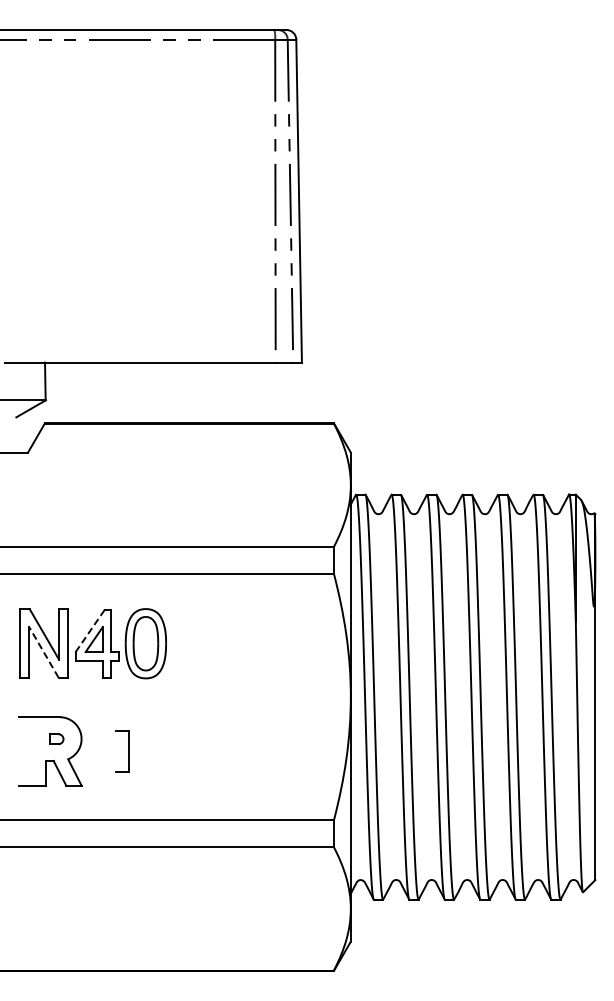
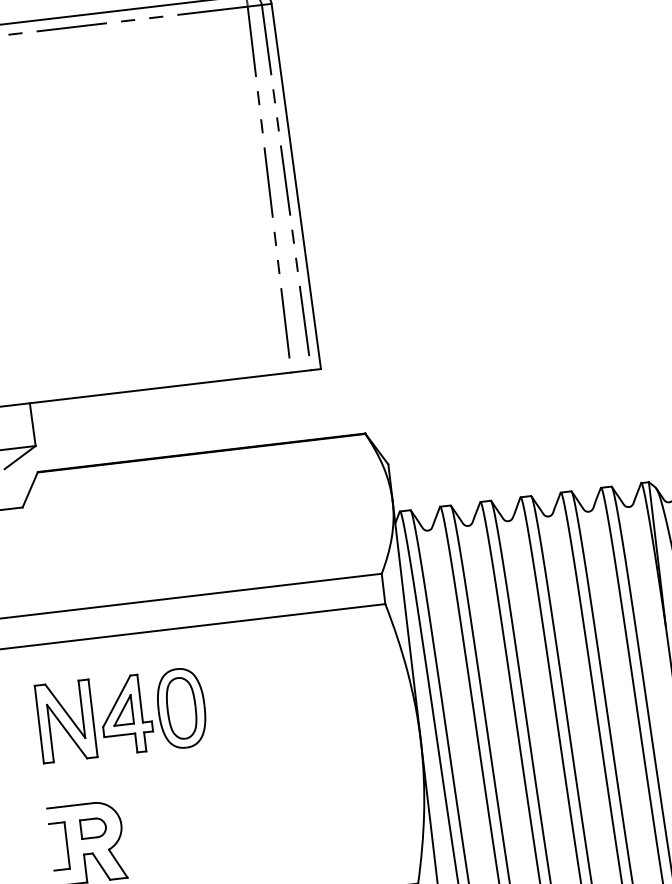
line: (90, 631) -> (117, 701), dashed -> solid
line: (43, 651) -> (66, 730), dashed -> solid
part: (56, 739) -> (93, 828), size x1.67
part: (122, 751) -> (59, 846), moved

